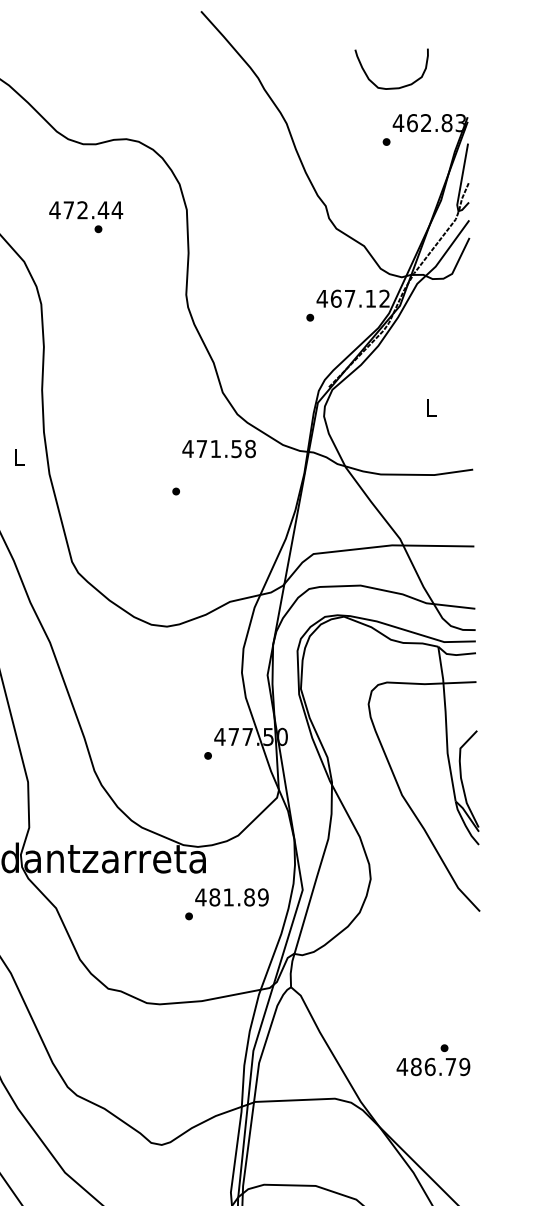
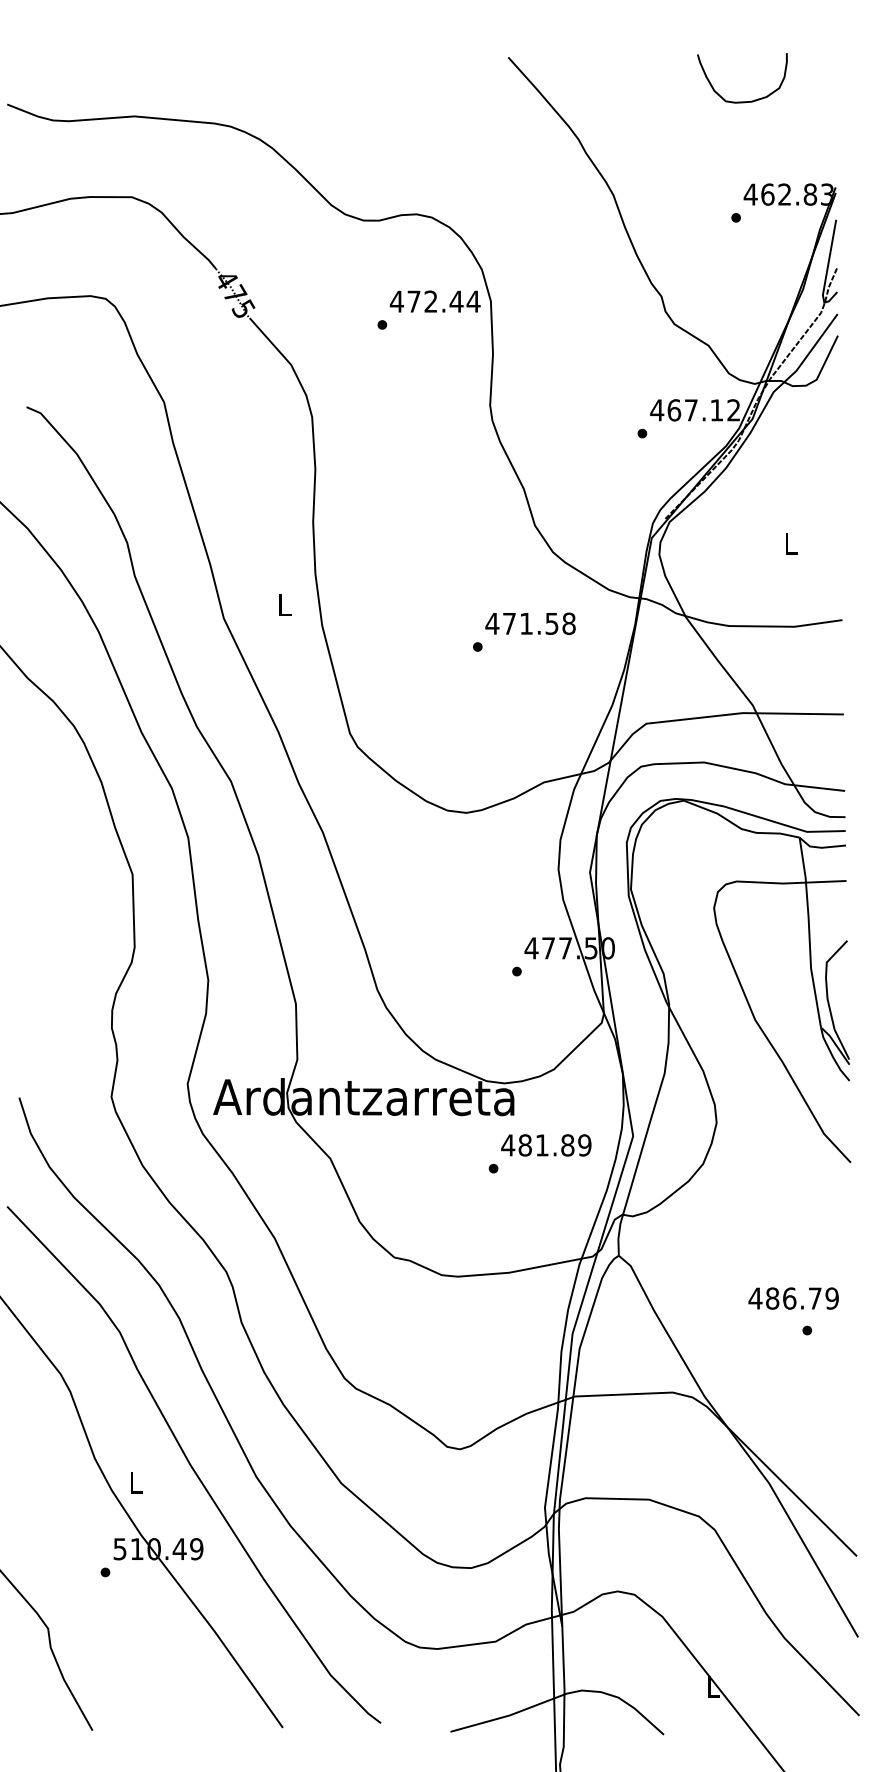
curve: (391, 87) -> (742, 101), moved
text: (85, 210) -> (434, 301), moved
text: (219, 448) -> (530, 623), moved
text: (433, 1066) -> (793, 1298), moved

